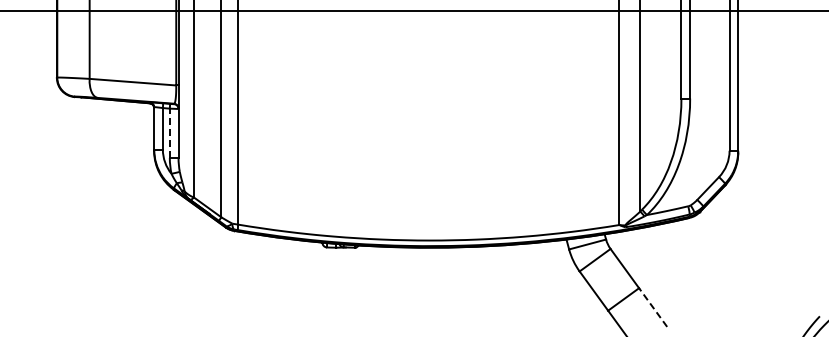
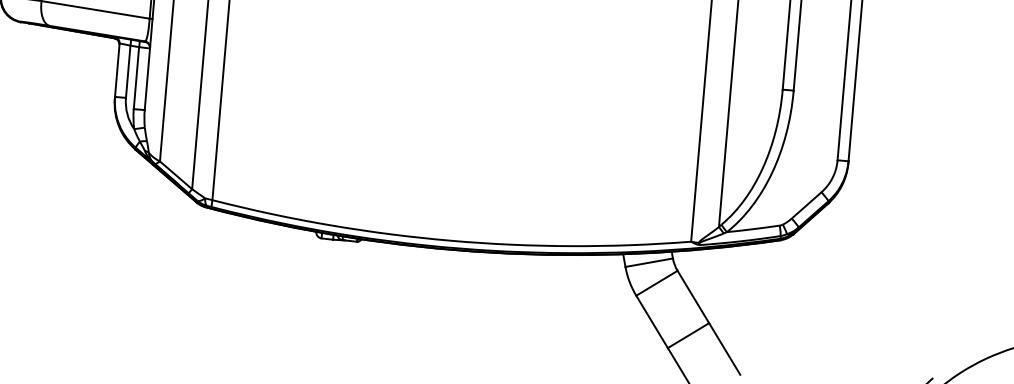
line: (169, 133) -> (136, 78), dashed -> solid
line: (653, 307) -> (725, 348), dashed -> solid

